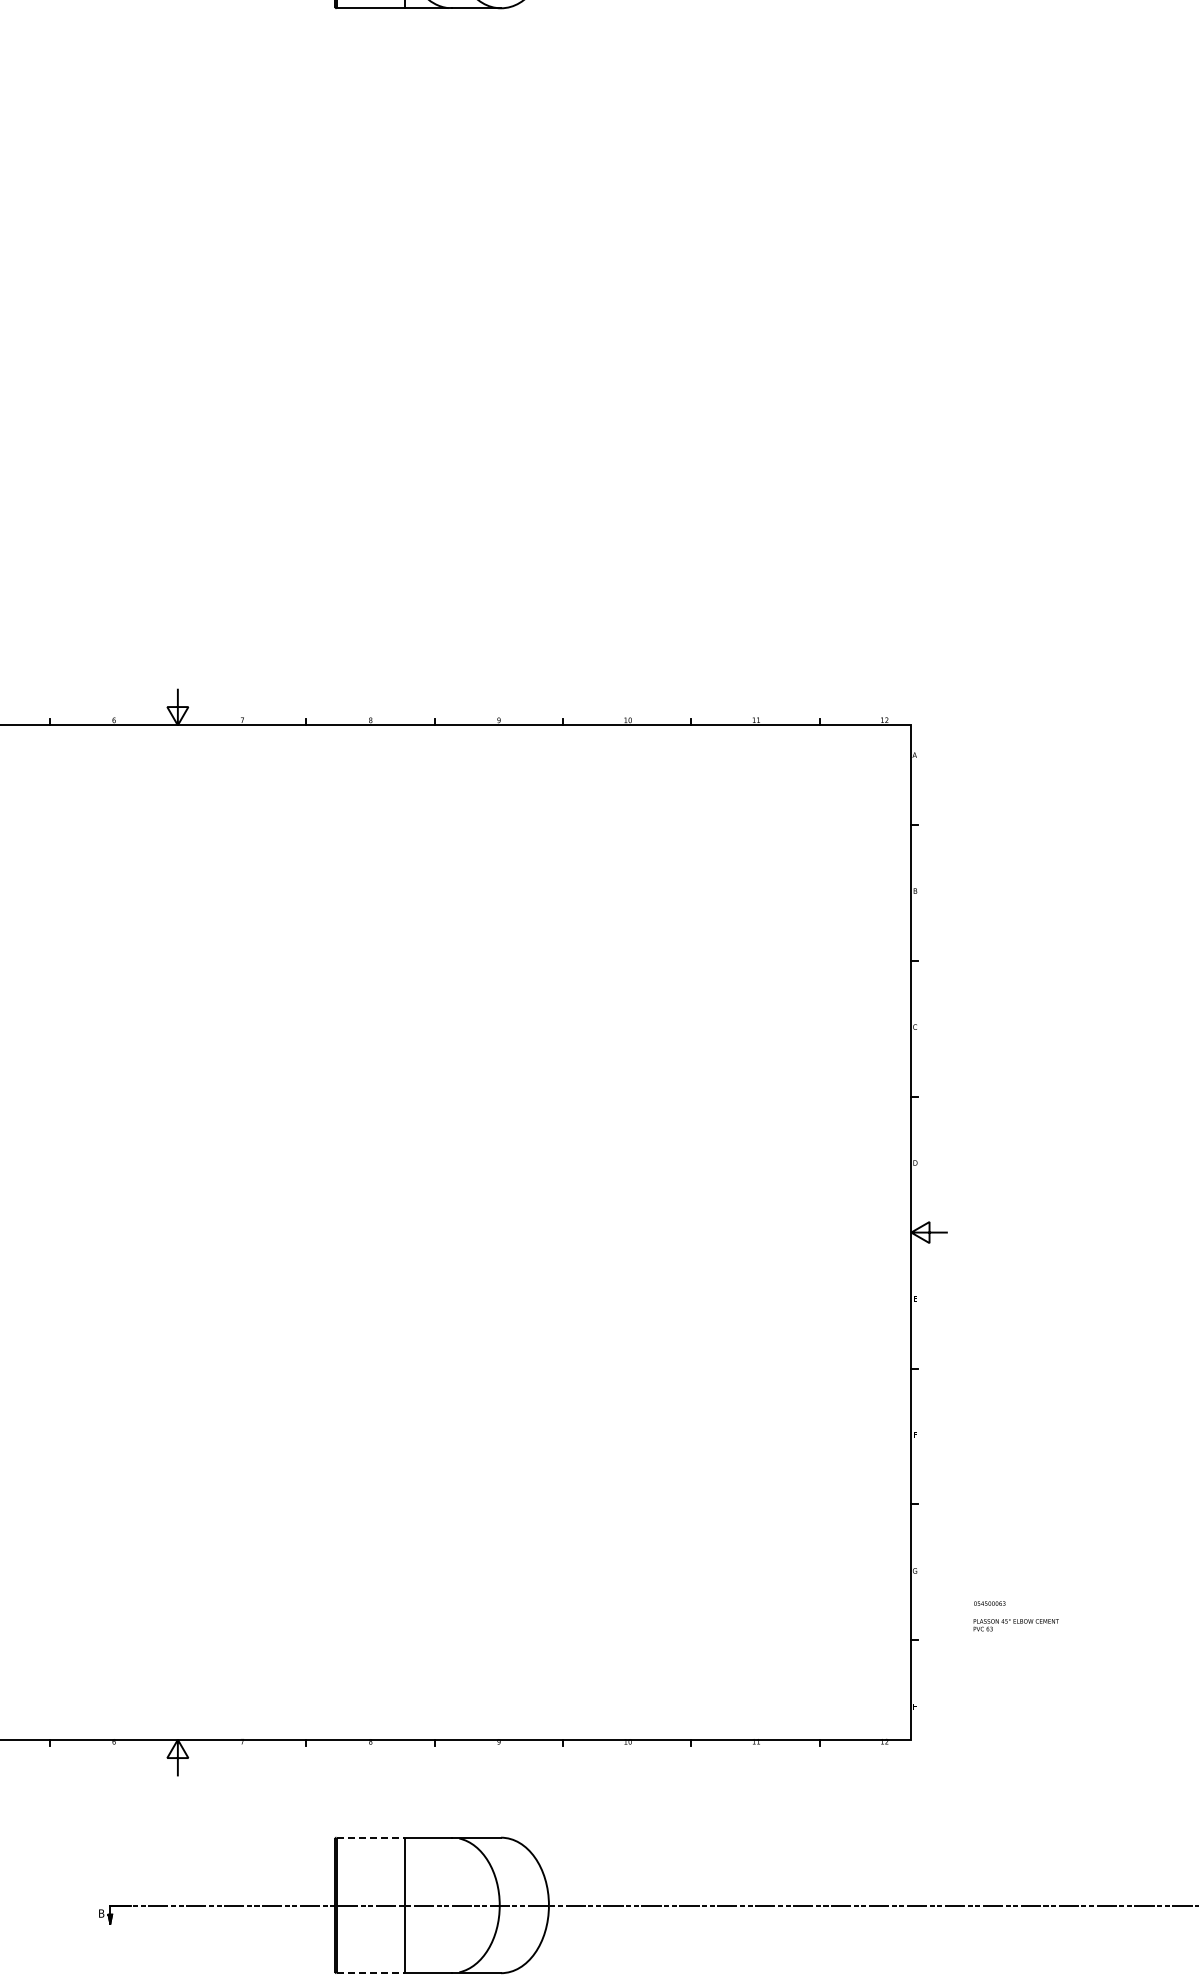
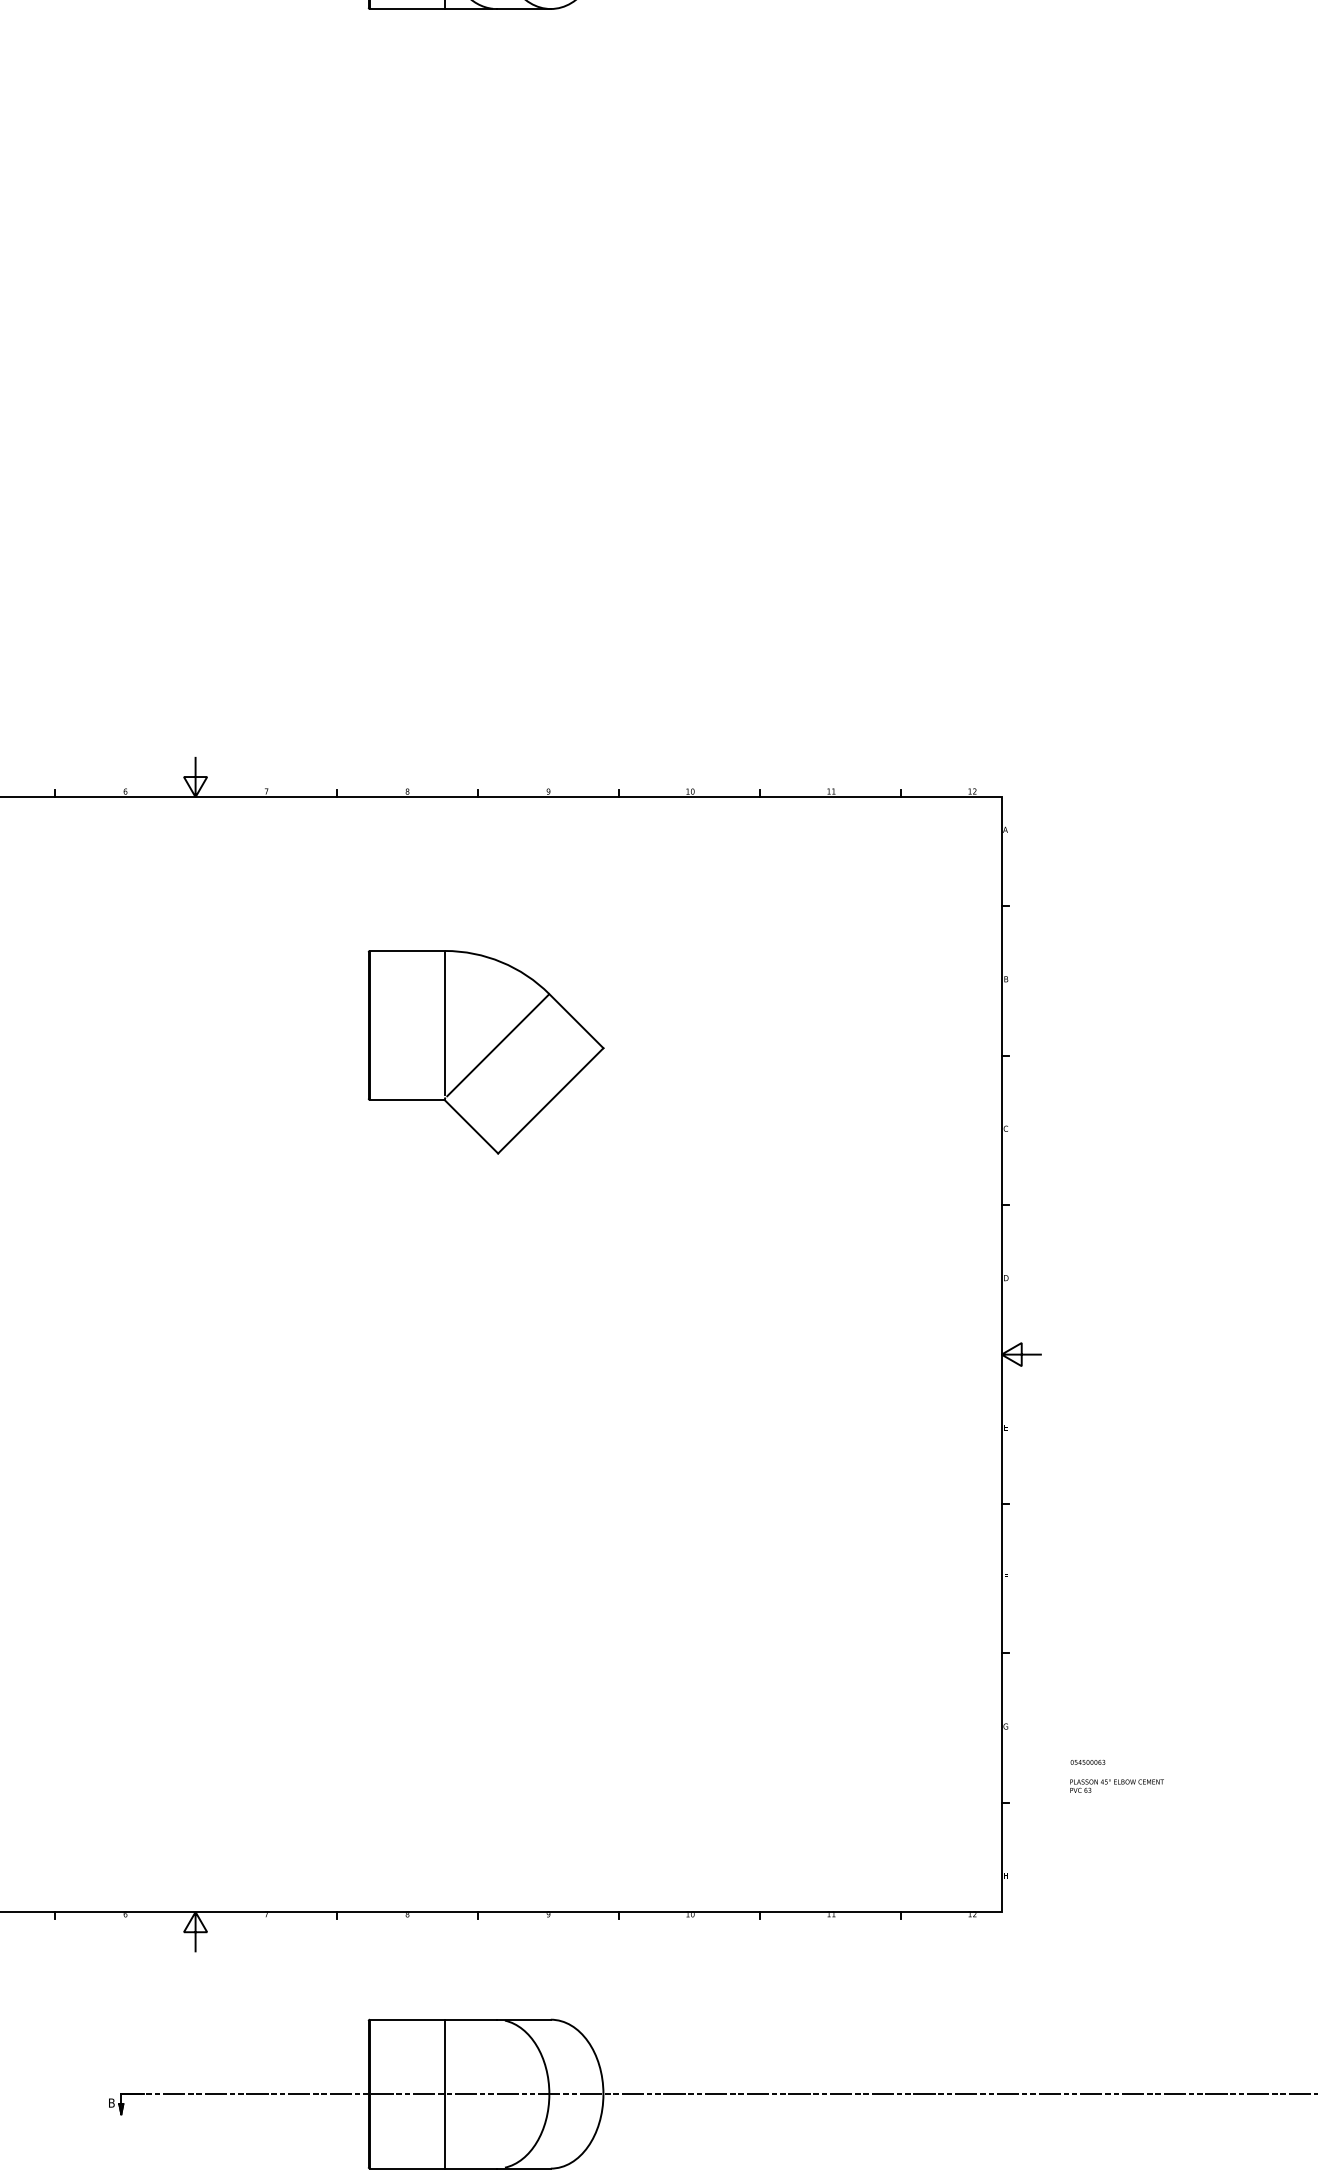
part: (442, 957) -> (486, 1052), added
line: (371, 1837) -> (408, 2019), dashed -> solid
line: (371, 1973) -> (408, 2168), dashed -> solid

